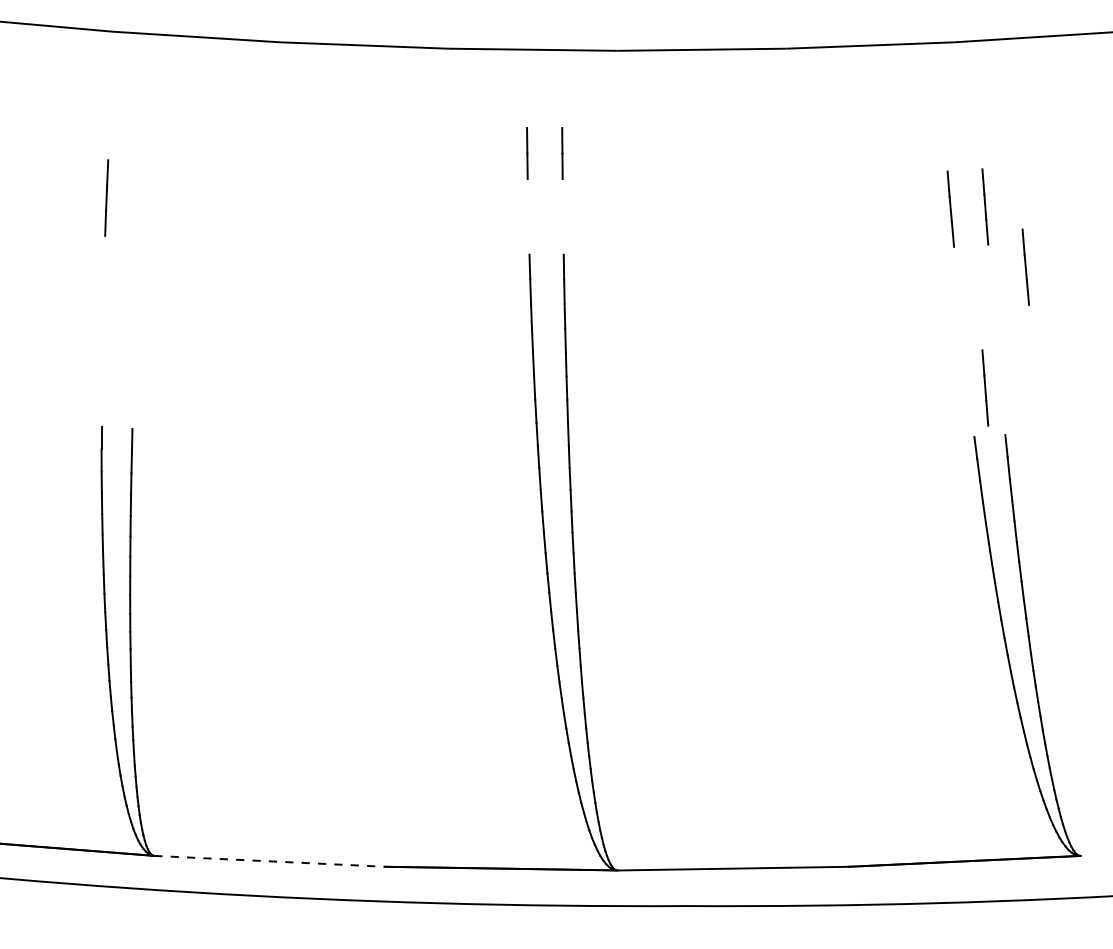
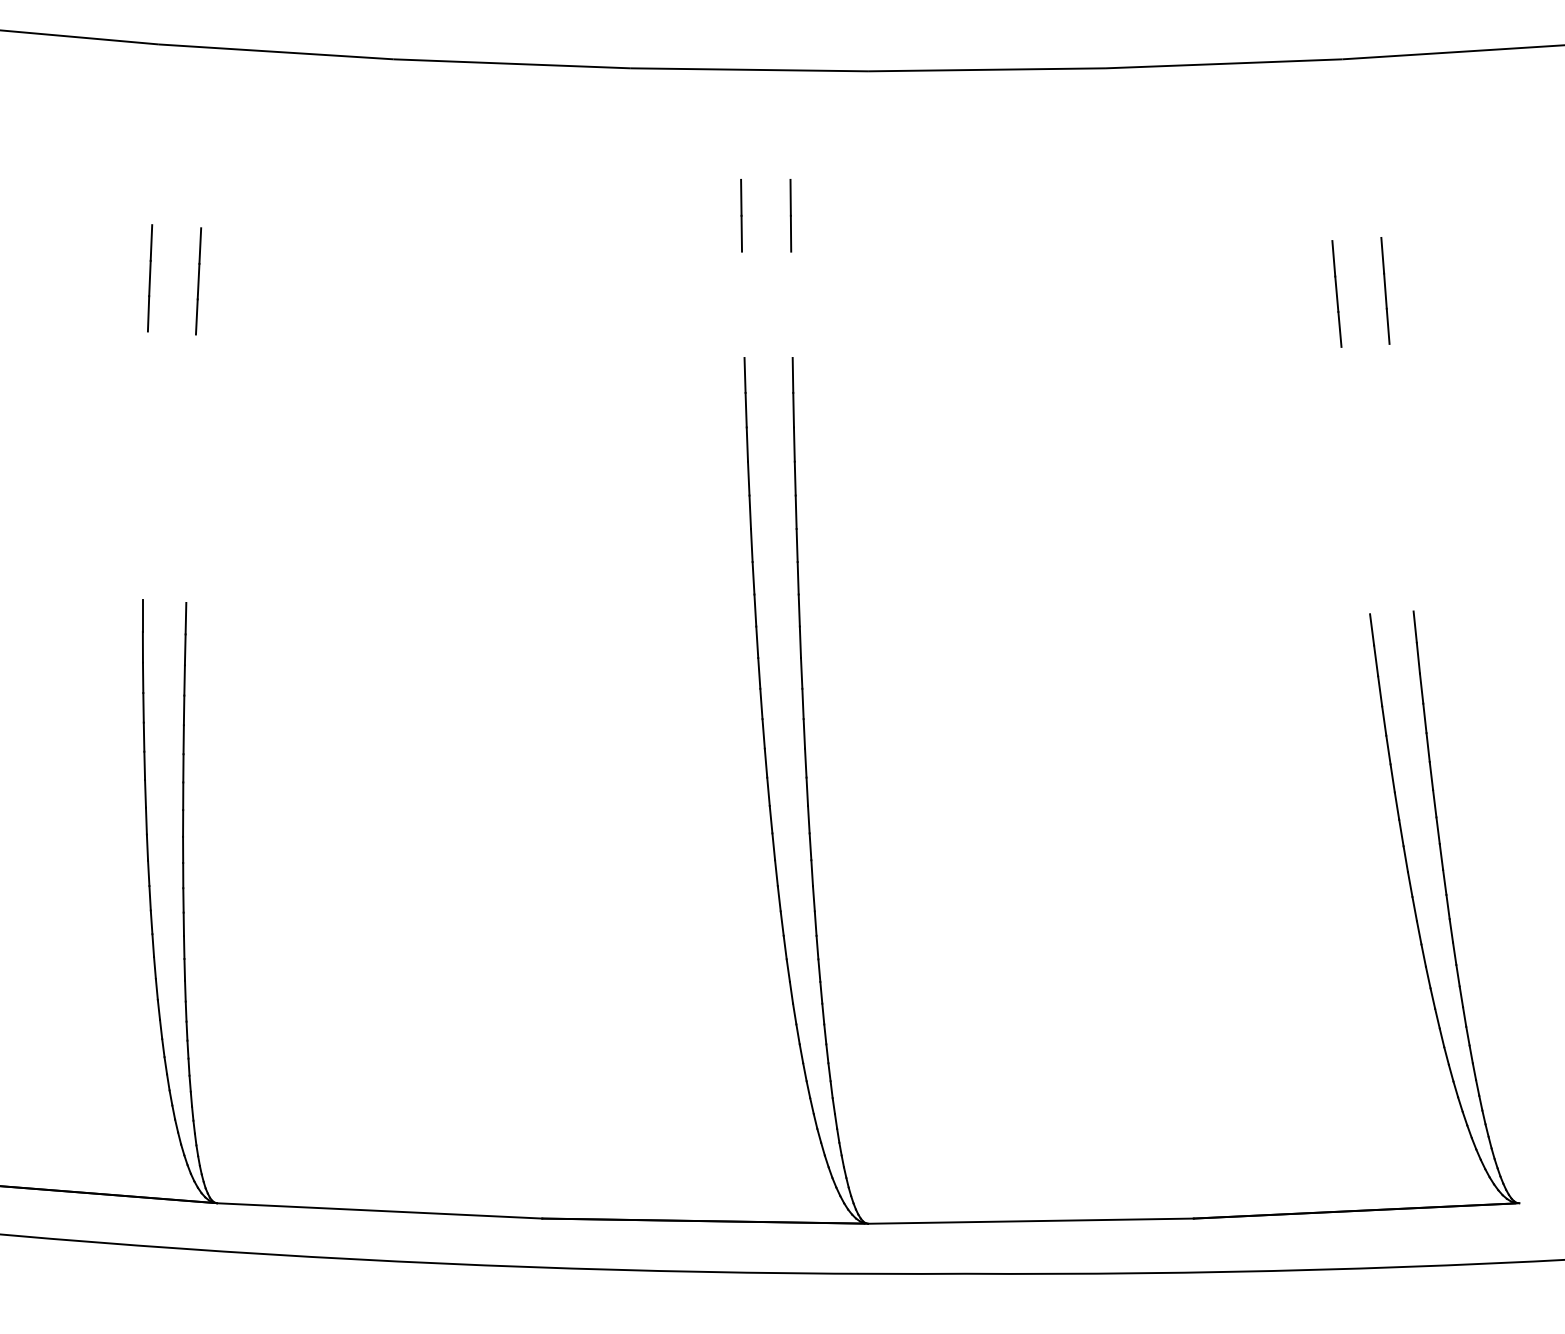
line: (140, 199) -> (197, 280), added
line: (1025, 266) -> (1441, 374), removed
line: (985, 387) -> (1385, 544), removed
line: (269, 861) -> (378, 1211), dashed -> solid

